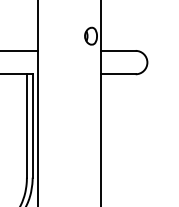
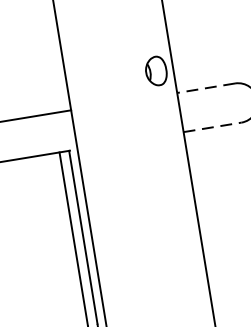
line: (117, 50) -> (204, 87), solid -> dashed
line: (118, 74) -> (212, 127), solid -> dashed

